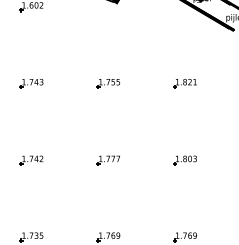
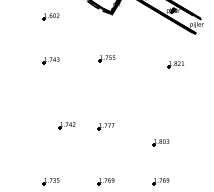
part: (30, 83) -> (50, 60), moved
part: (107, 83) -> (106, 58), moved
part: (184, 83) -> (175, 64), moved
part: (30, 160) -> (66, 125), moved
part: (184, 160) -> (160, 142), moved

